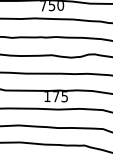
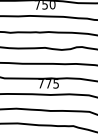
text: (46, 96) -> (40, 83), 175 -> 775

